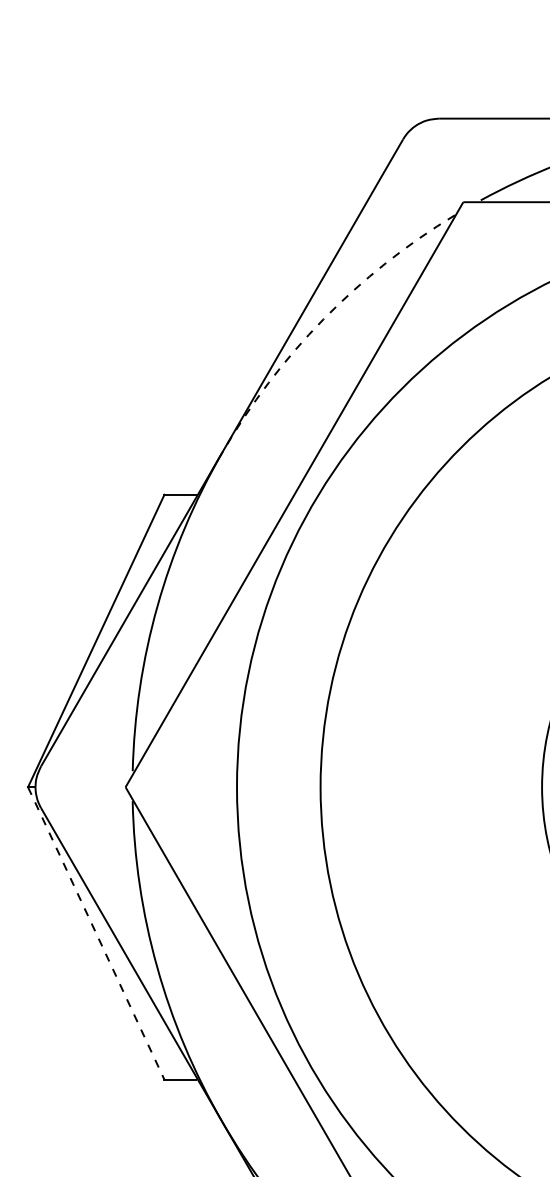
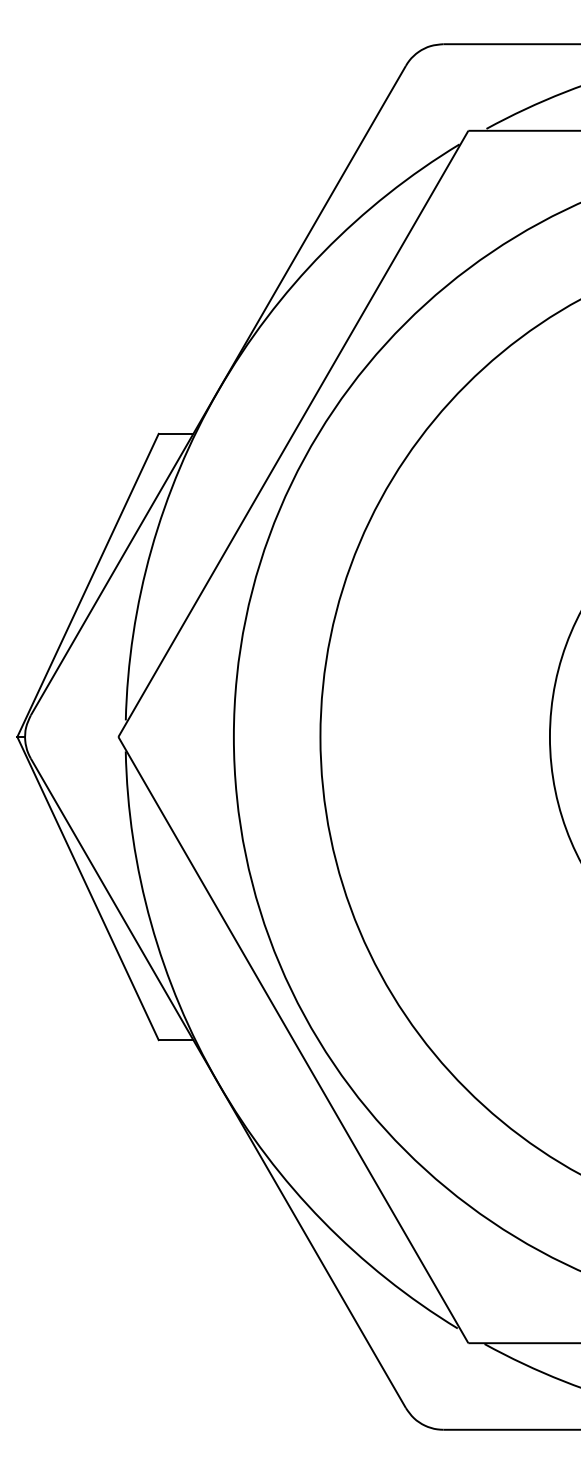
arc: (323, 319) -> (323, 252), dashed -> solid
line: (96, 934) -> (88, 889), dashed -> solid

